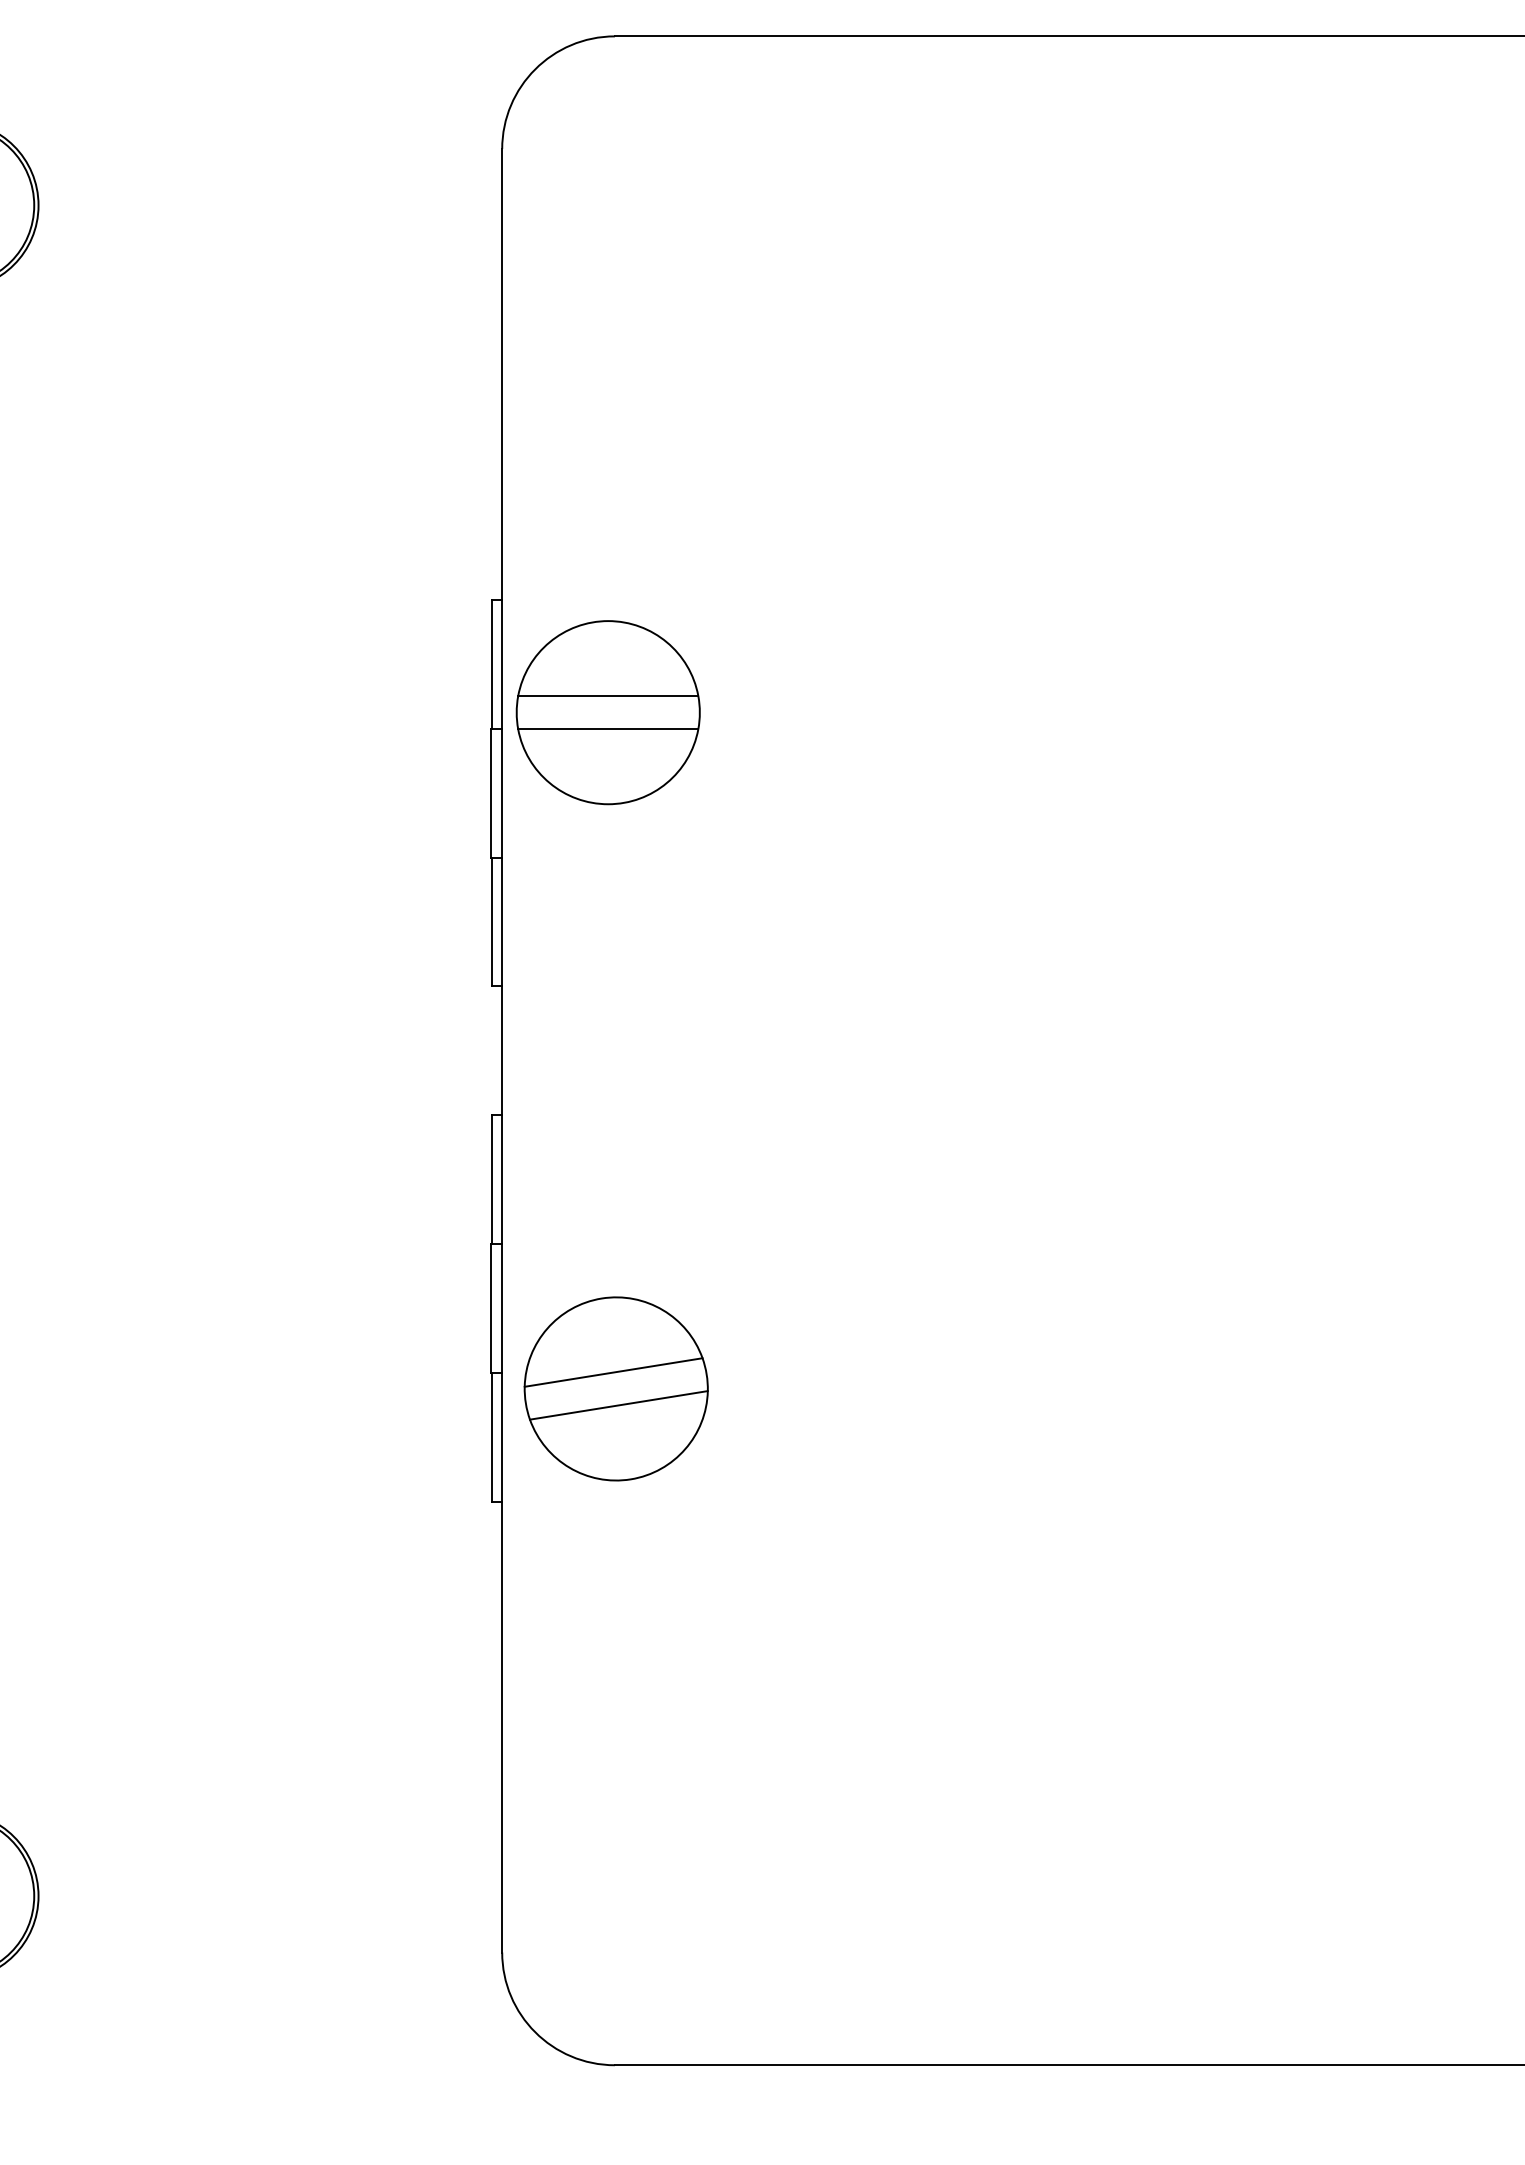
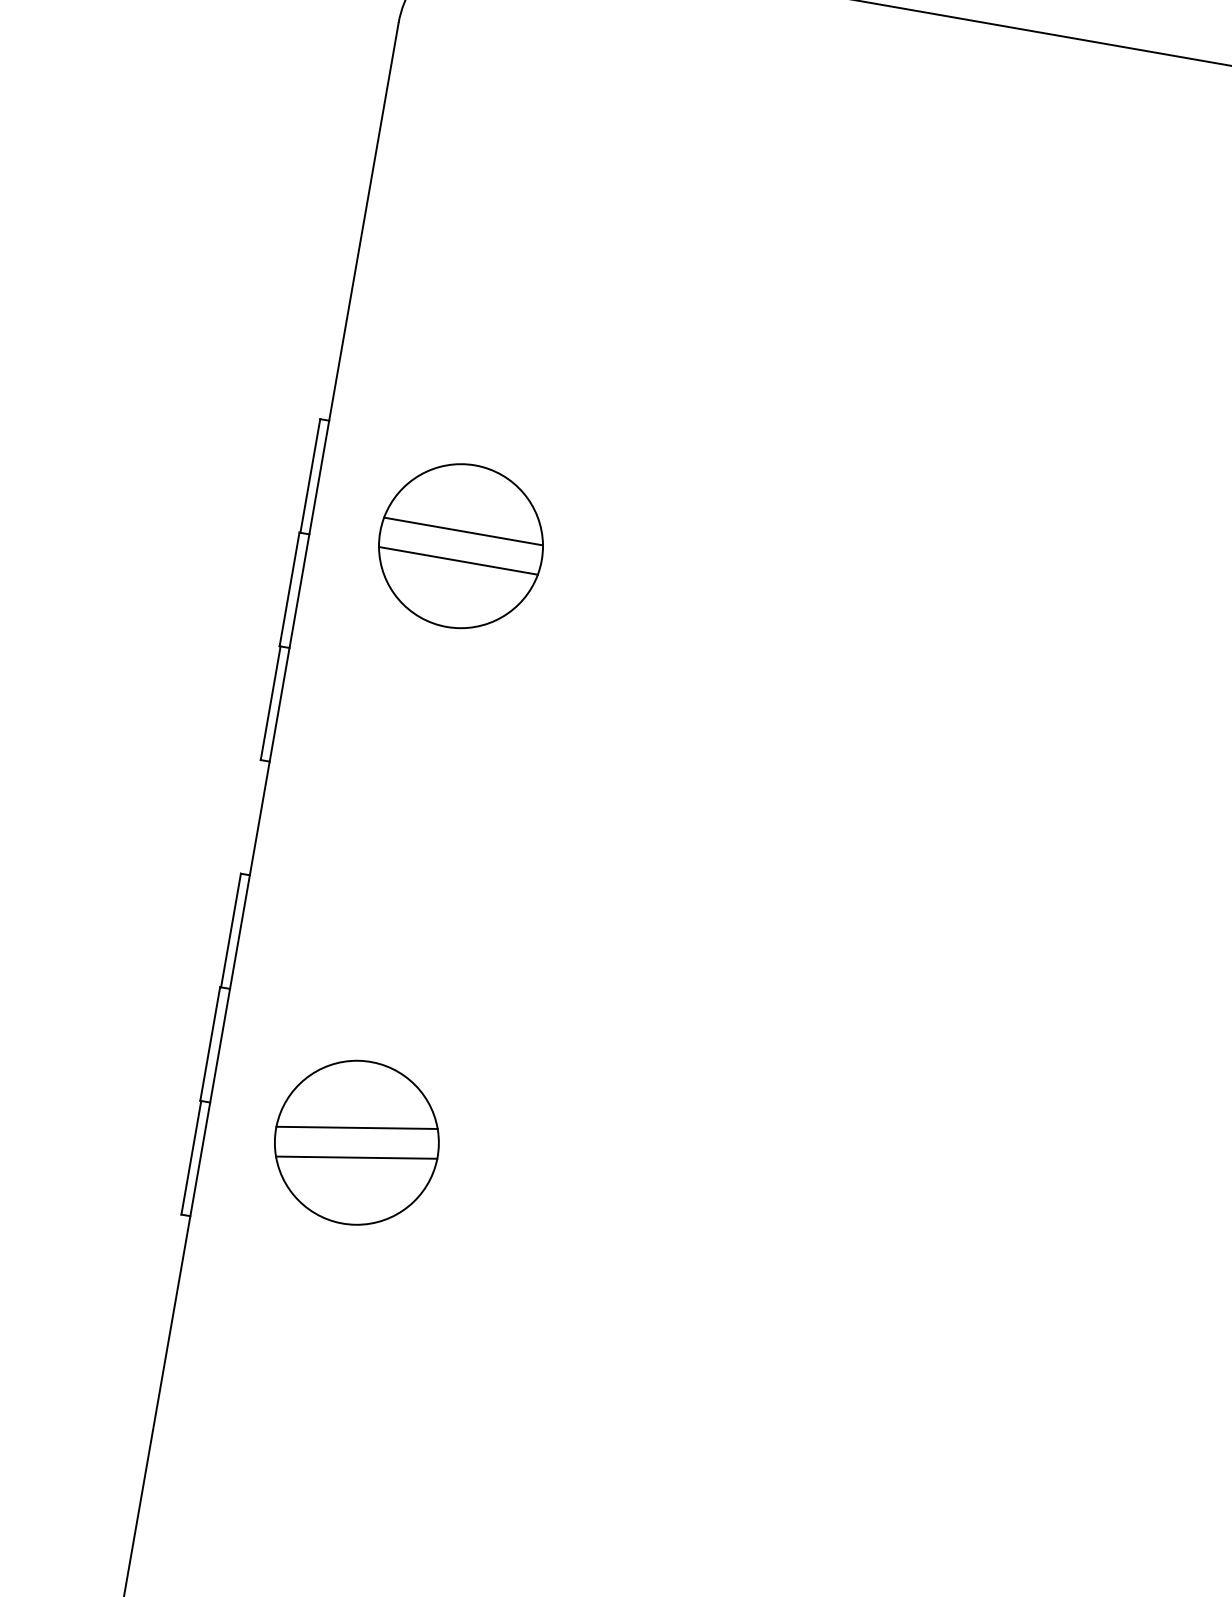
part: (607, 712) -> (460, 545), moved
part: (615, 1388) -> (356, 1142), moved

